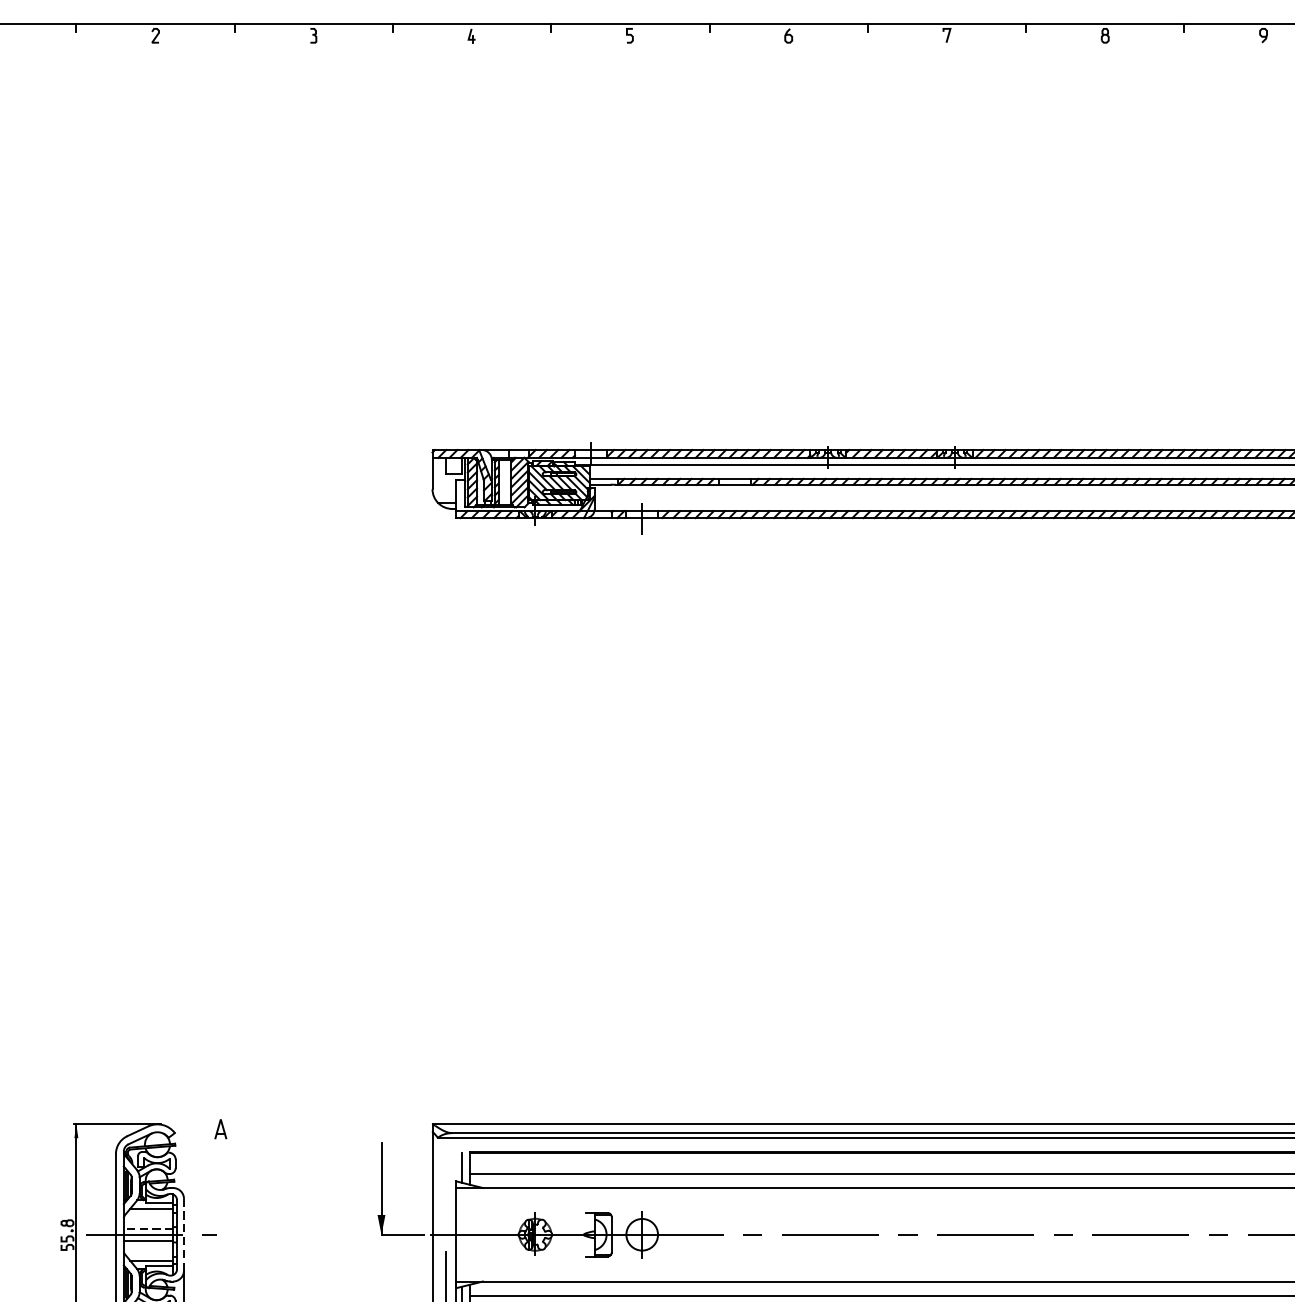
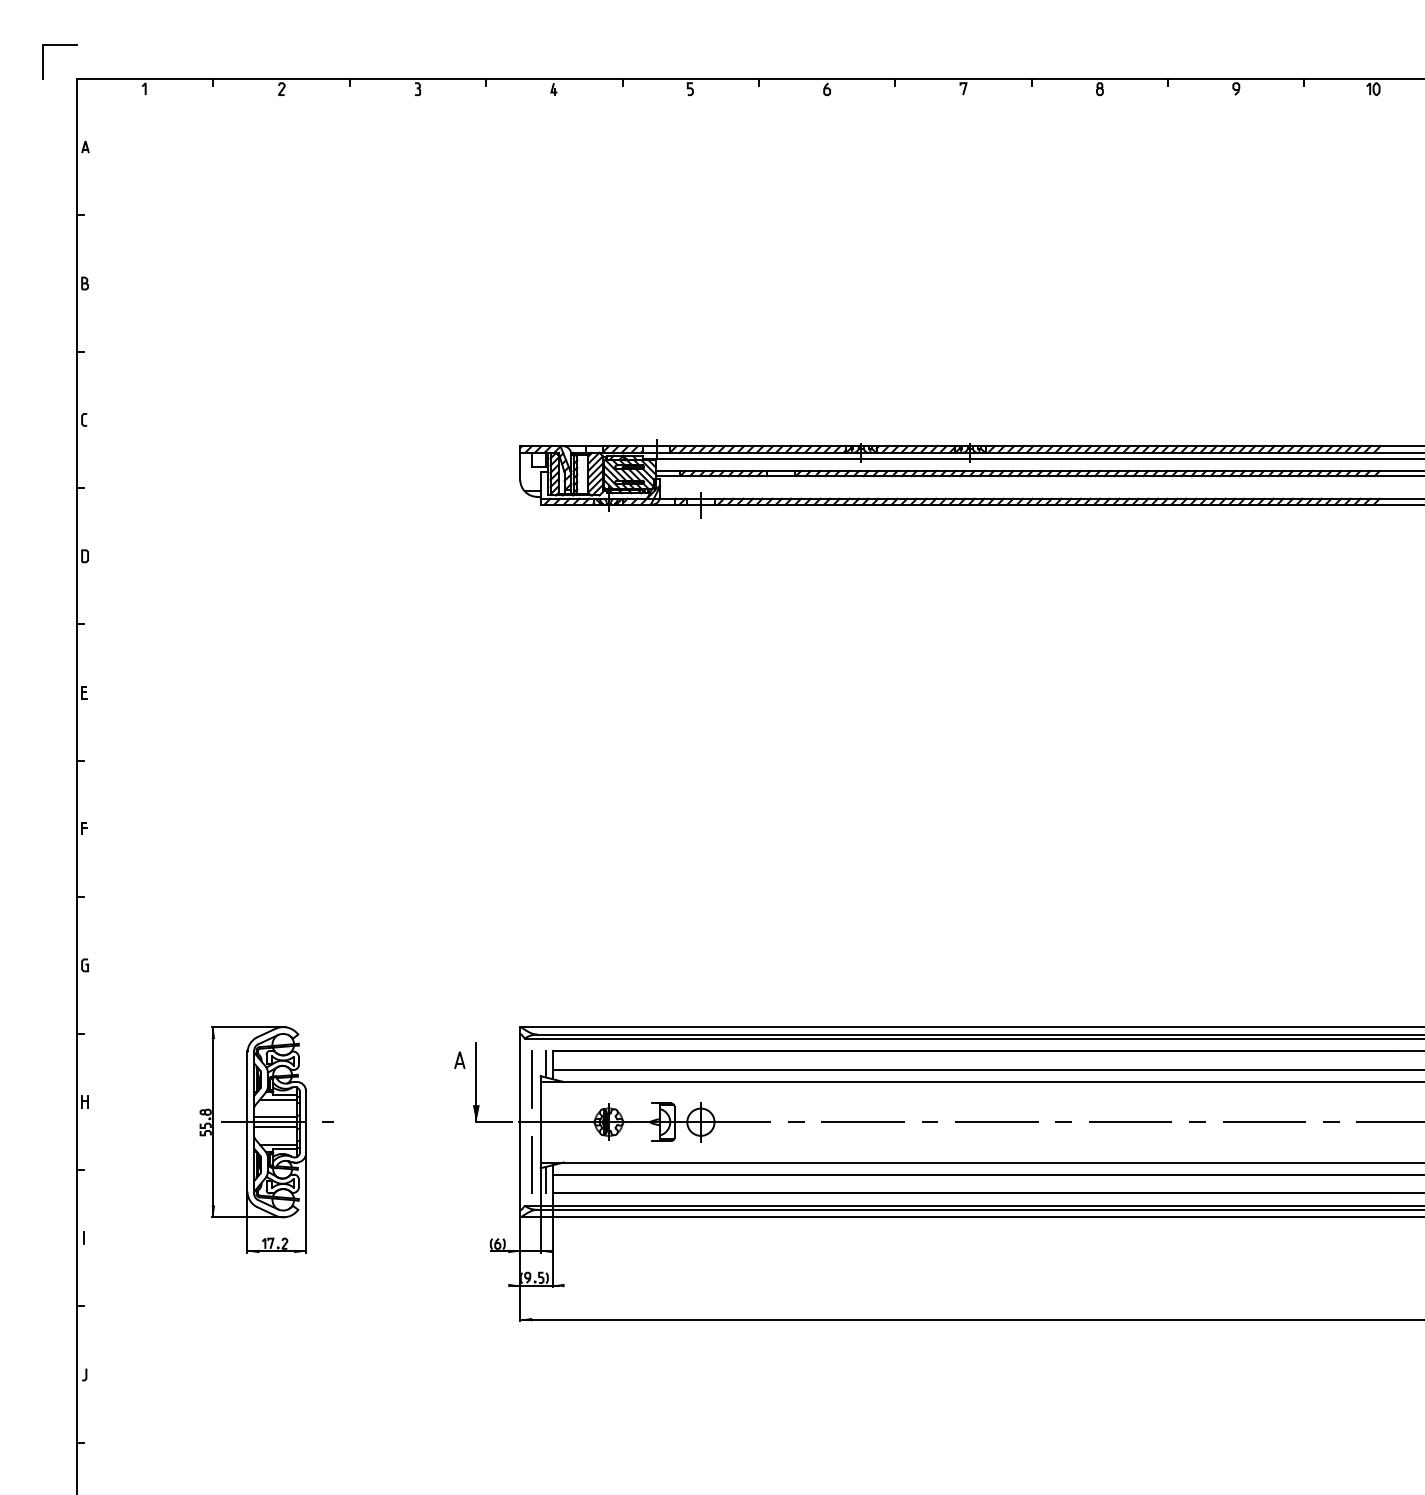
part: (220, 1128) -> (459, 1059), moved
line: (446, 1185) -> (532, 1079), added
line: (148, 1229) -> (275, 1117), dashed -> solid
line: (184, 1235) -> (306, 1122), dashed -> solid

